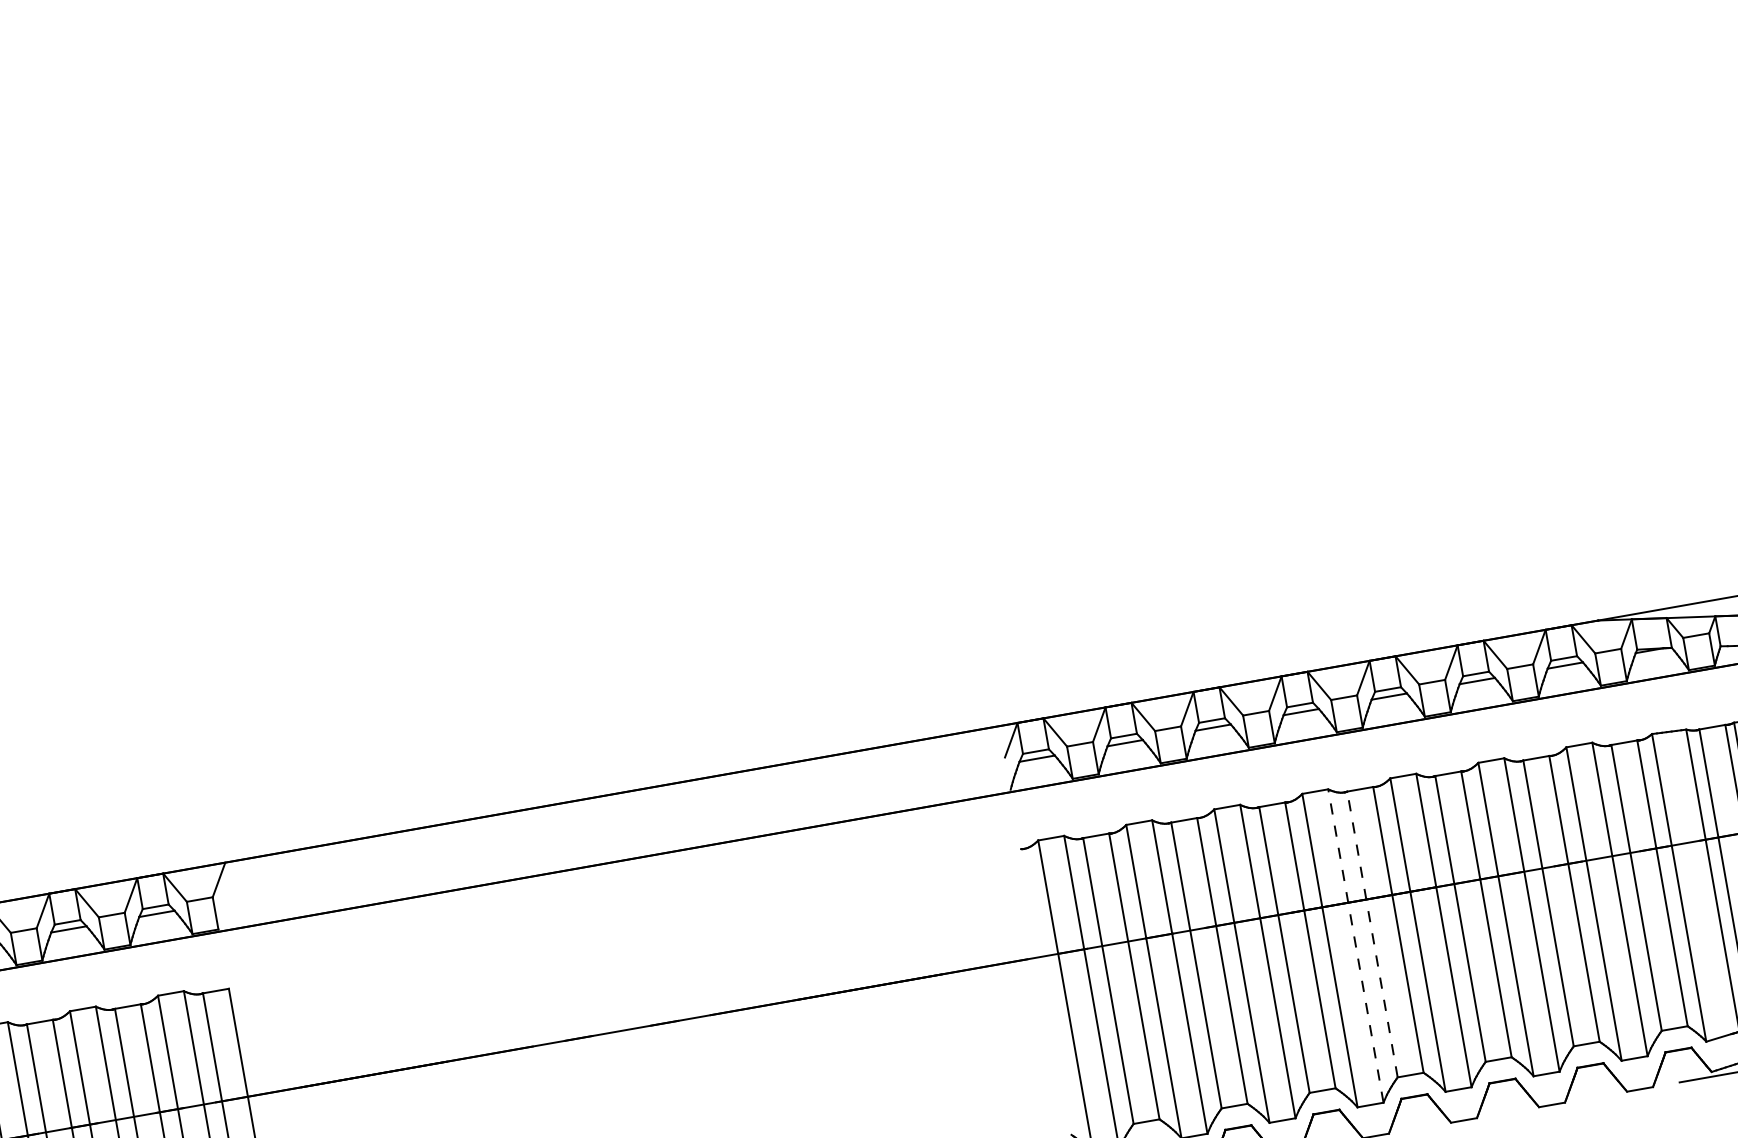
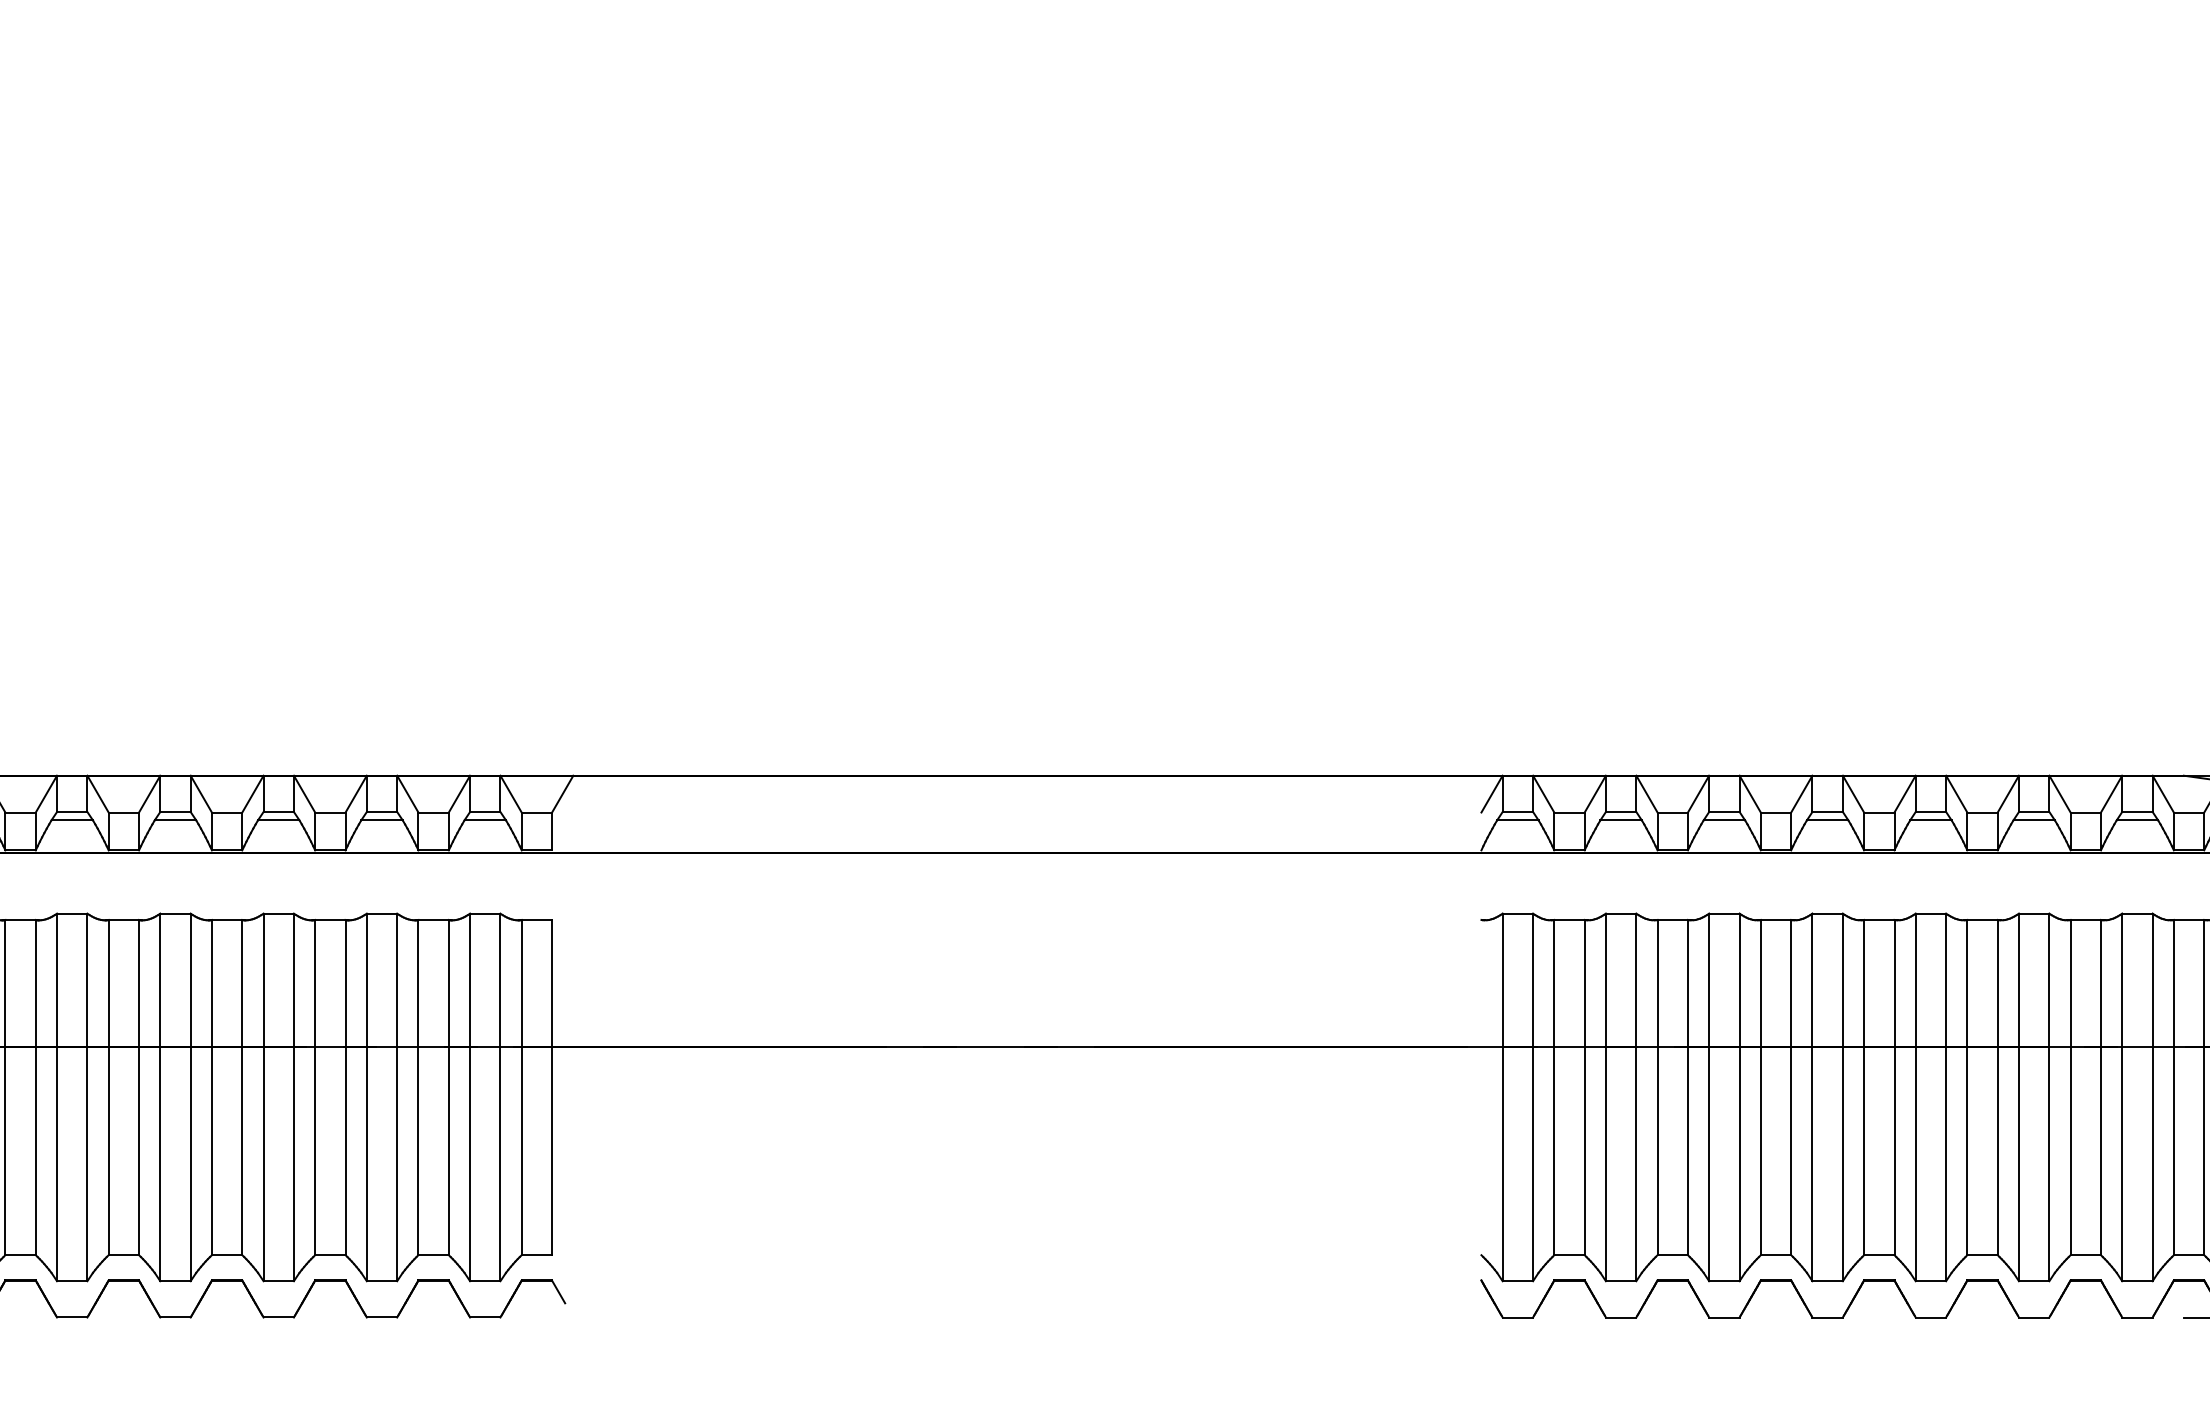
line: (1372, 934) -> (1864, 1087), dashed -> solid
line: (1355, 946) -> (1842, 1097), dashed -> solid

